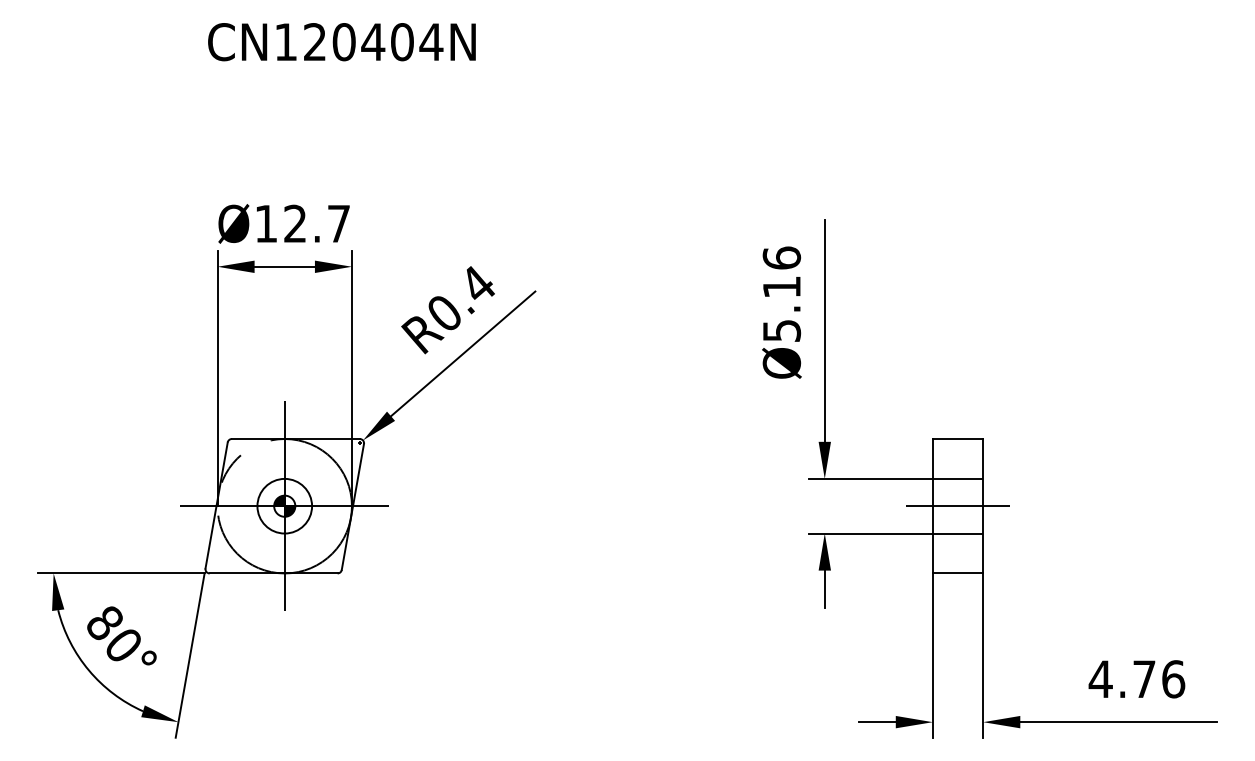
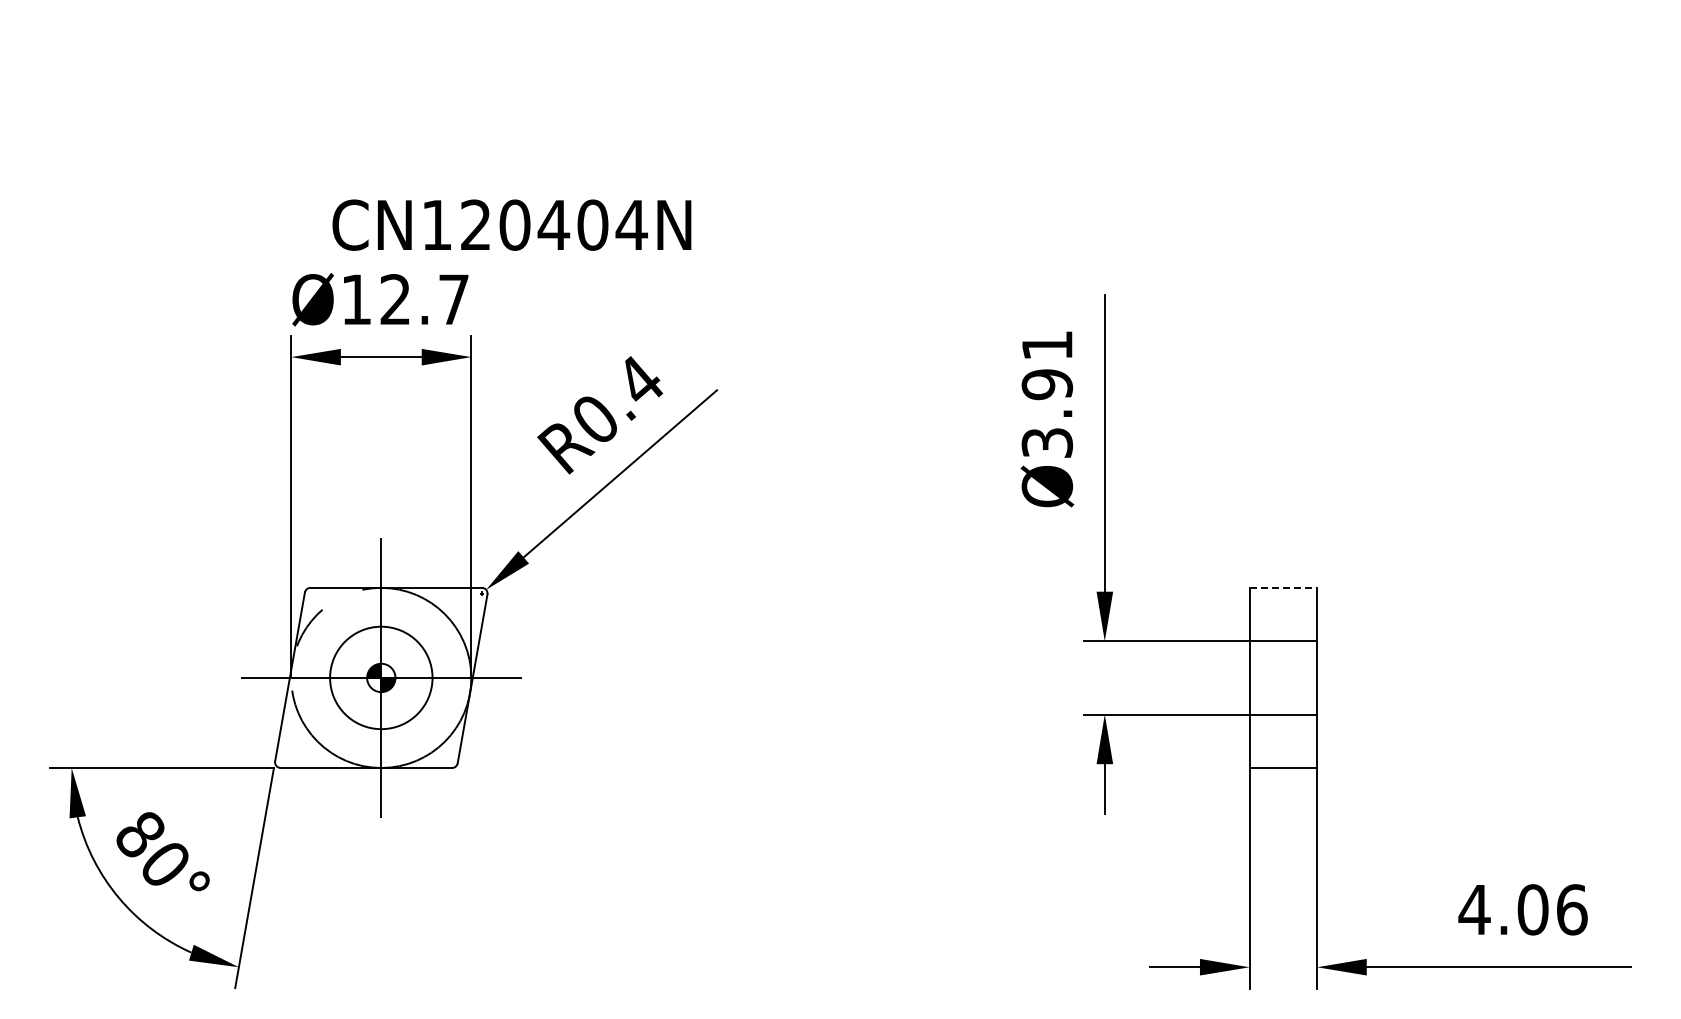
text: (341, 41) -> (511, 224), moved
text: (782, 293) -> (1047, 393), Ø5.16 -> Ø3.91
line: (958, 438) -> (1283, 587), solid -> dashed
circle: (284, 505) -> (380, 677), size x1.4
line: (958, 505) -> (1283, 677), removed
text: (1144, 679) -> (1532, 909), 4.76 -> 4.06

